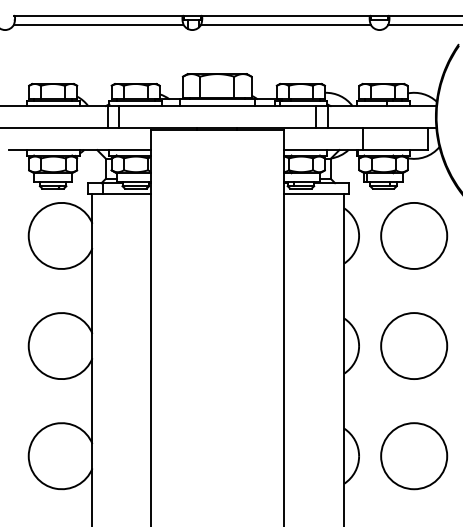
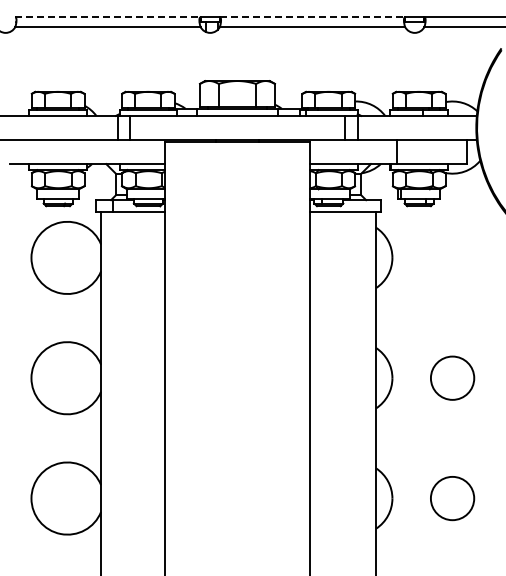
line: (98, 15) -> (107, 17), solid -> dashed
line: (285, 15) -> (312, 17), solid -> dashed
circle: (414, 235) -> (452, 257), removed
circle: (414, 346) -> (452, 378), size x0.6
circle: (414, 456) -> (452, 498), size x0.6

